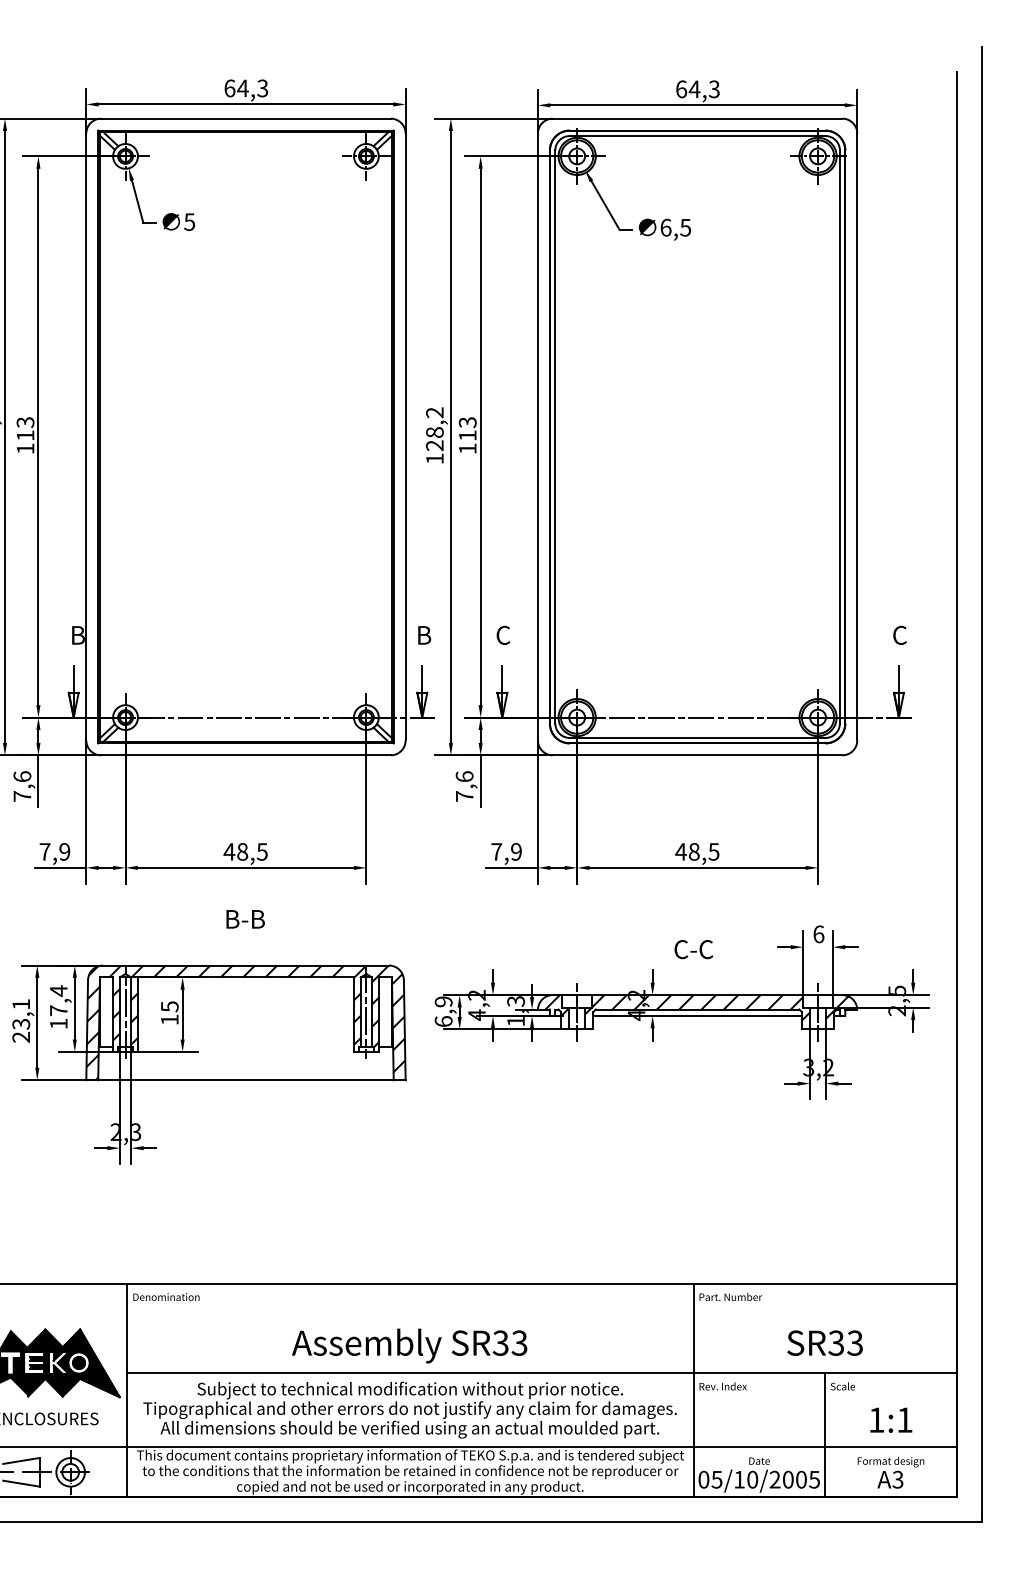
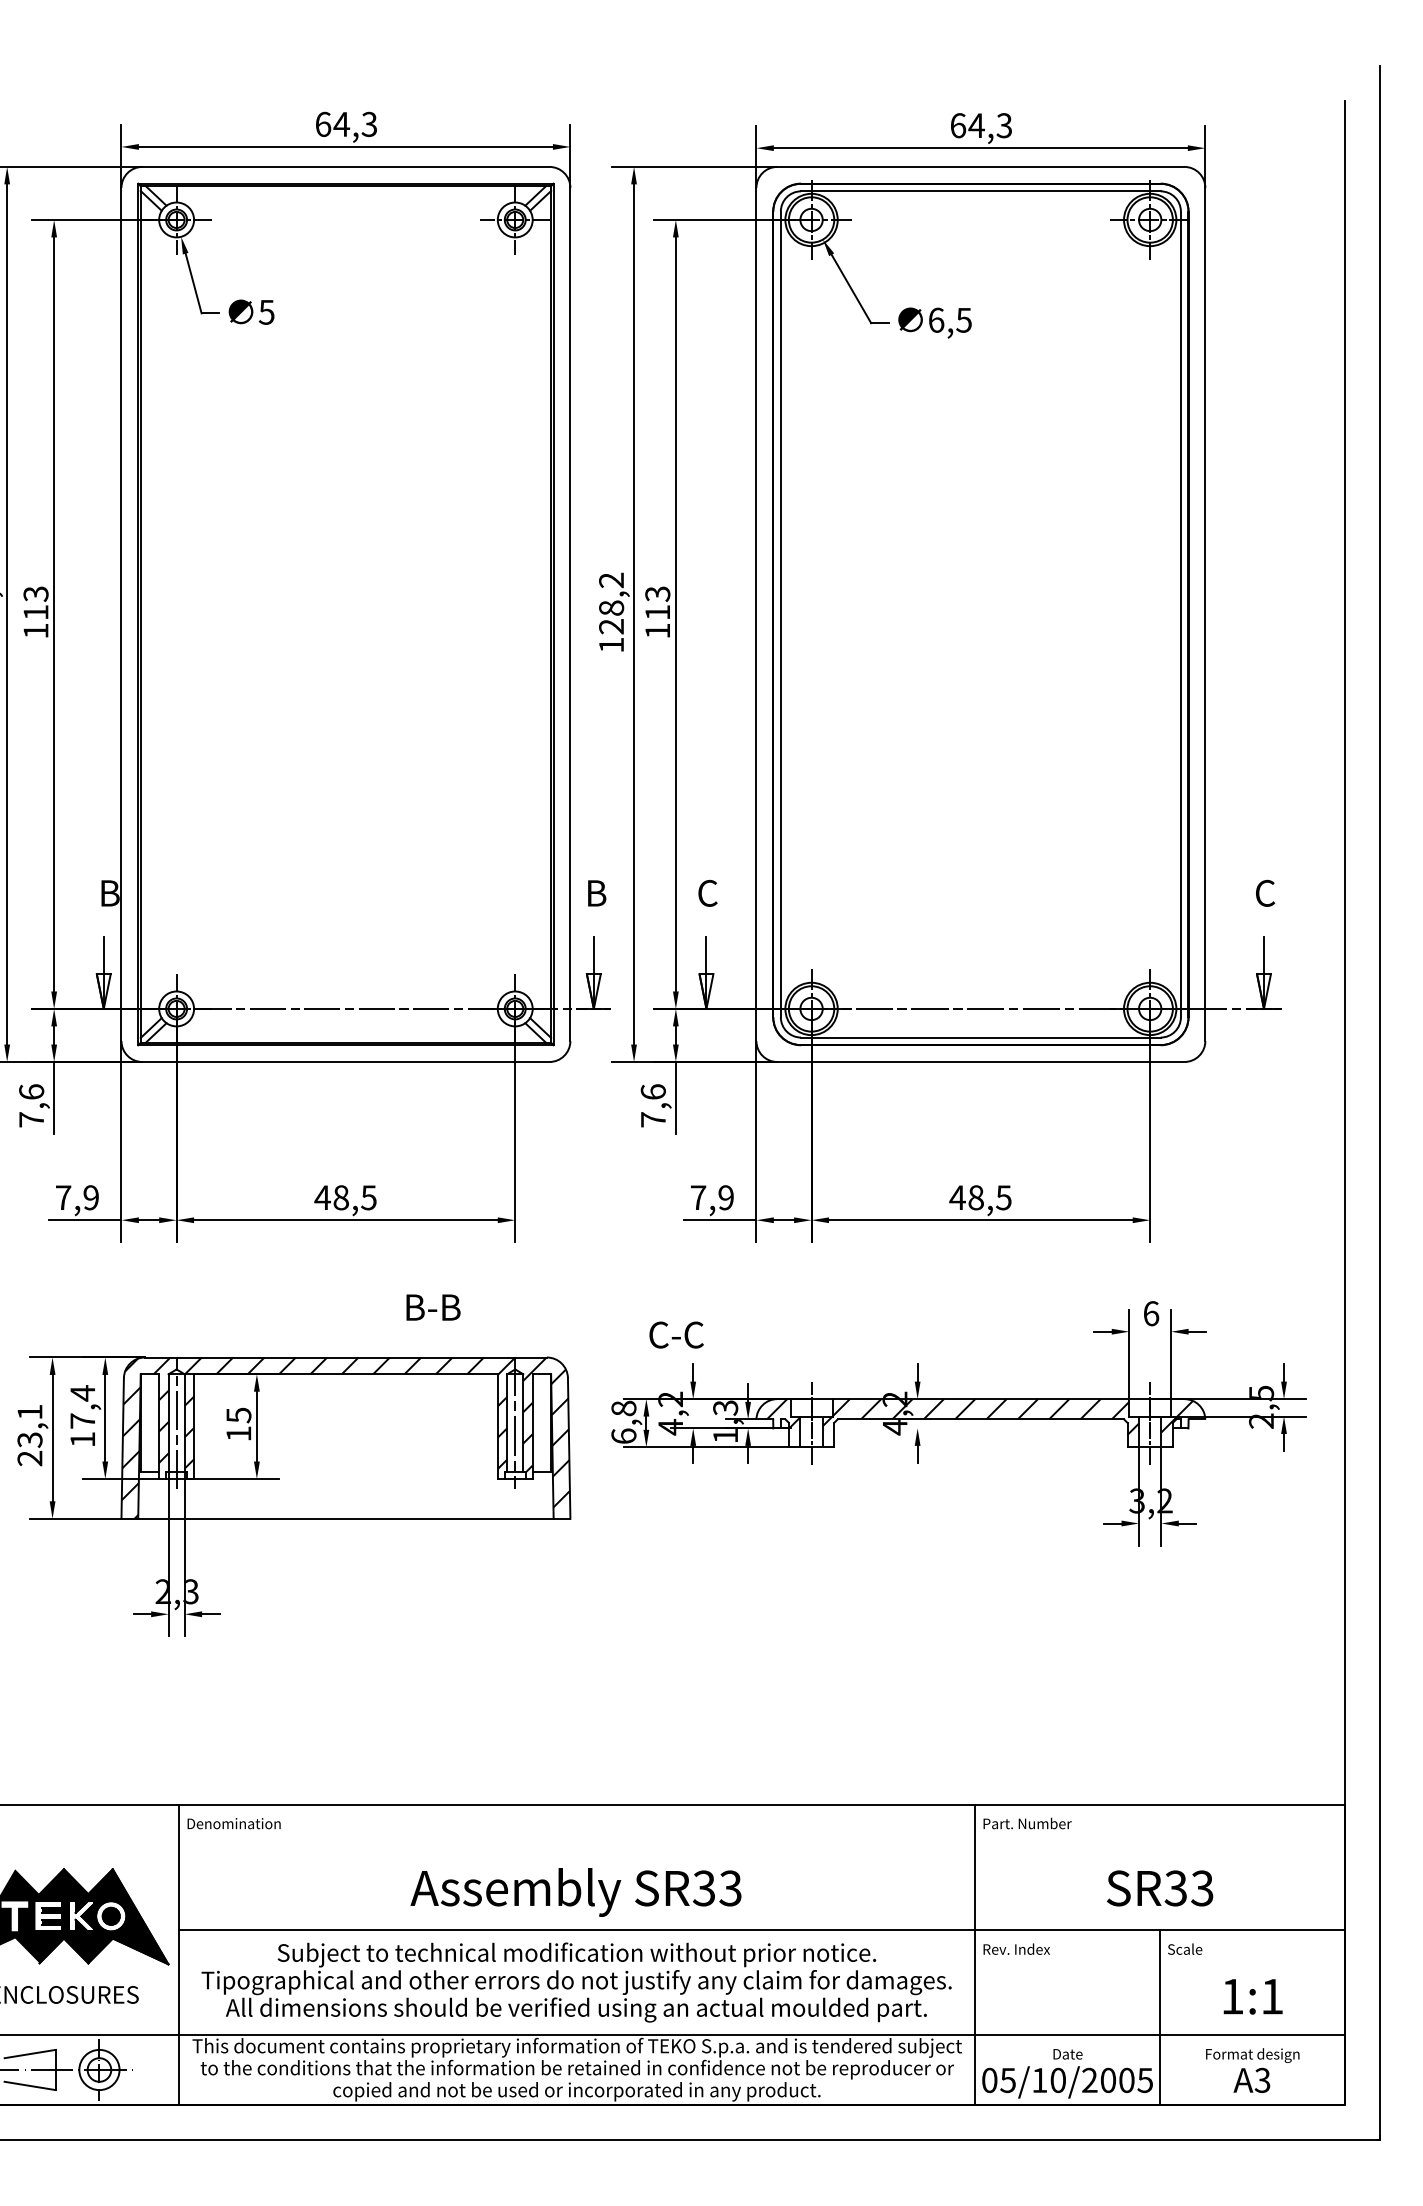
text: (245, 919) -> (433, 1307), moved
text: (693, 949) -> (676, 1334), moved
text: (443, 1001) -> (623, 1408), 6,9 -> 6,8
line: (697, 1016) -> (980, 1428), removed

